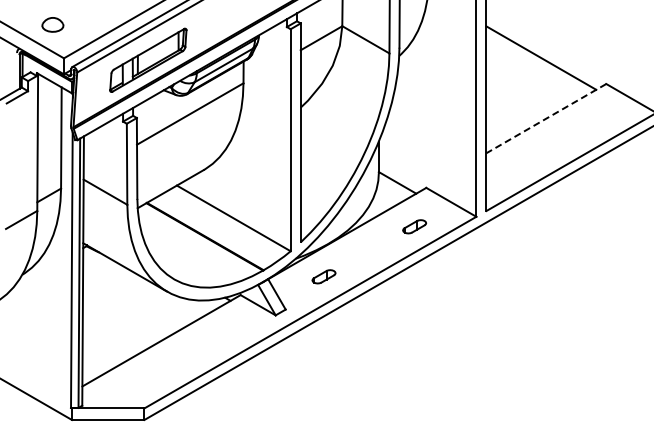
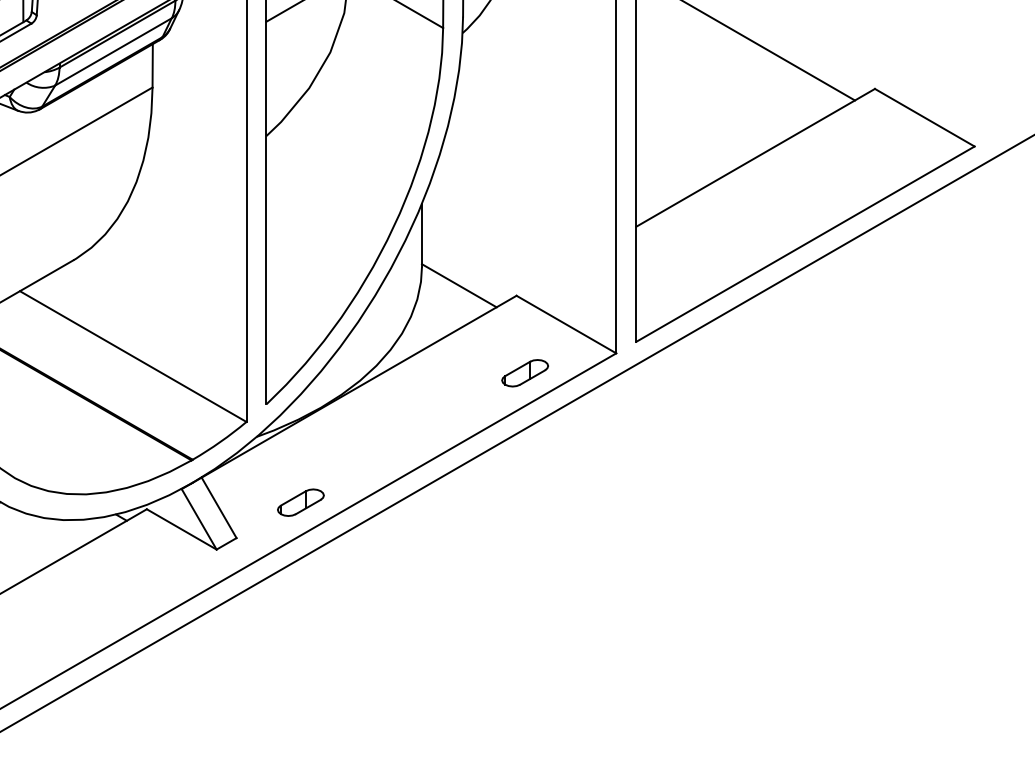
line: (545, 118) -> (753, 157), dashed -> solid
part: (414, 226) -> (524, 372), moved
part: (323, 276) -> (299, 502), moved

